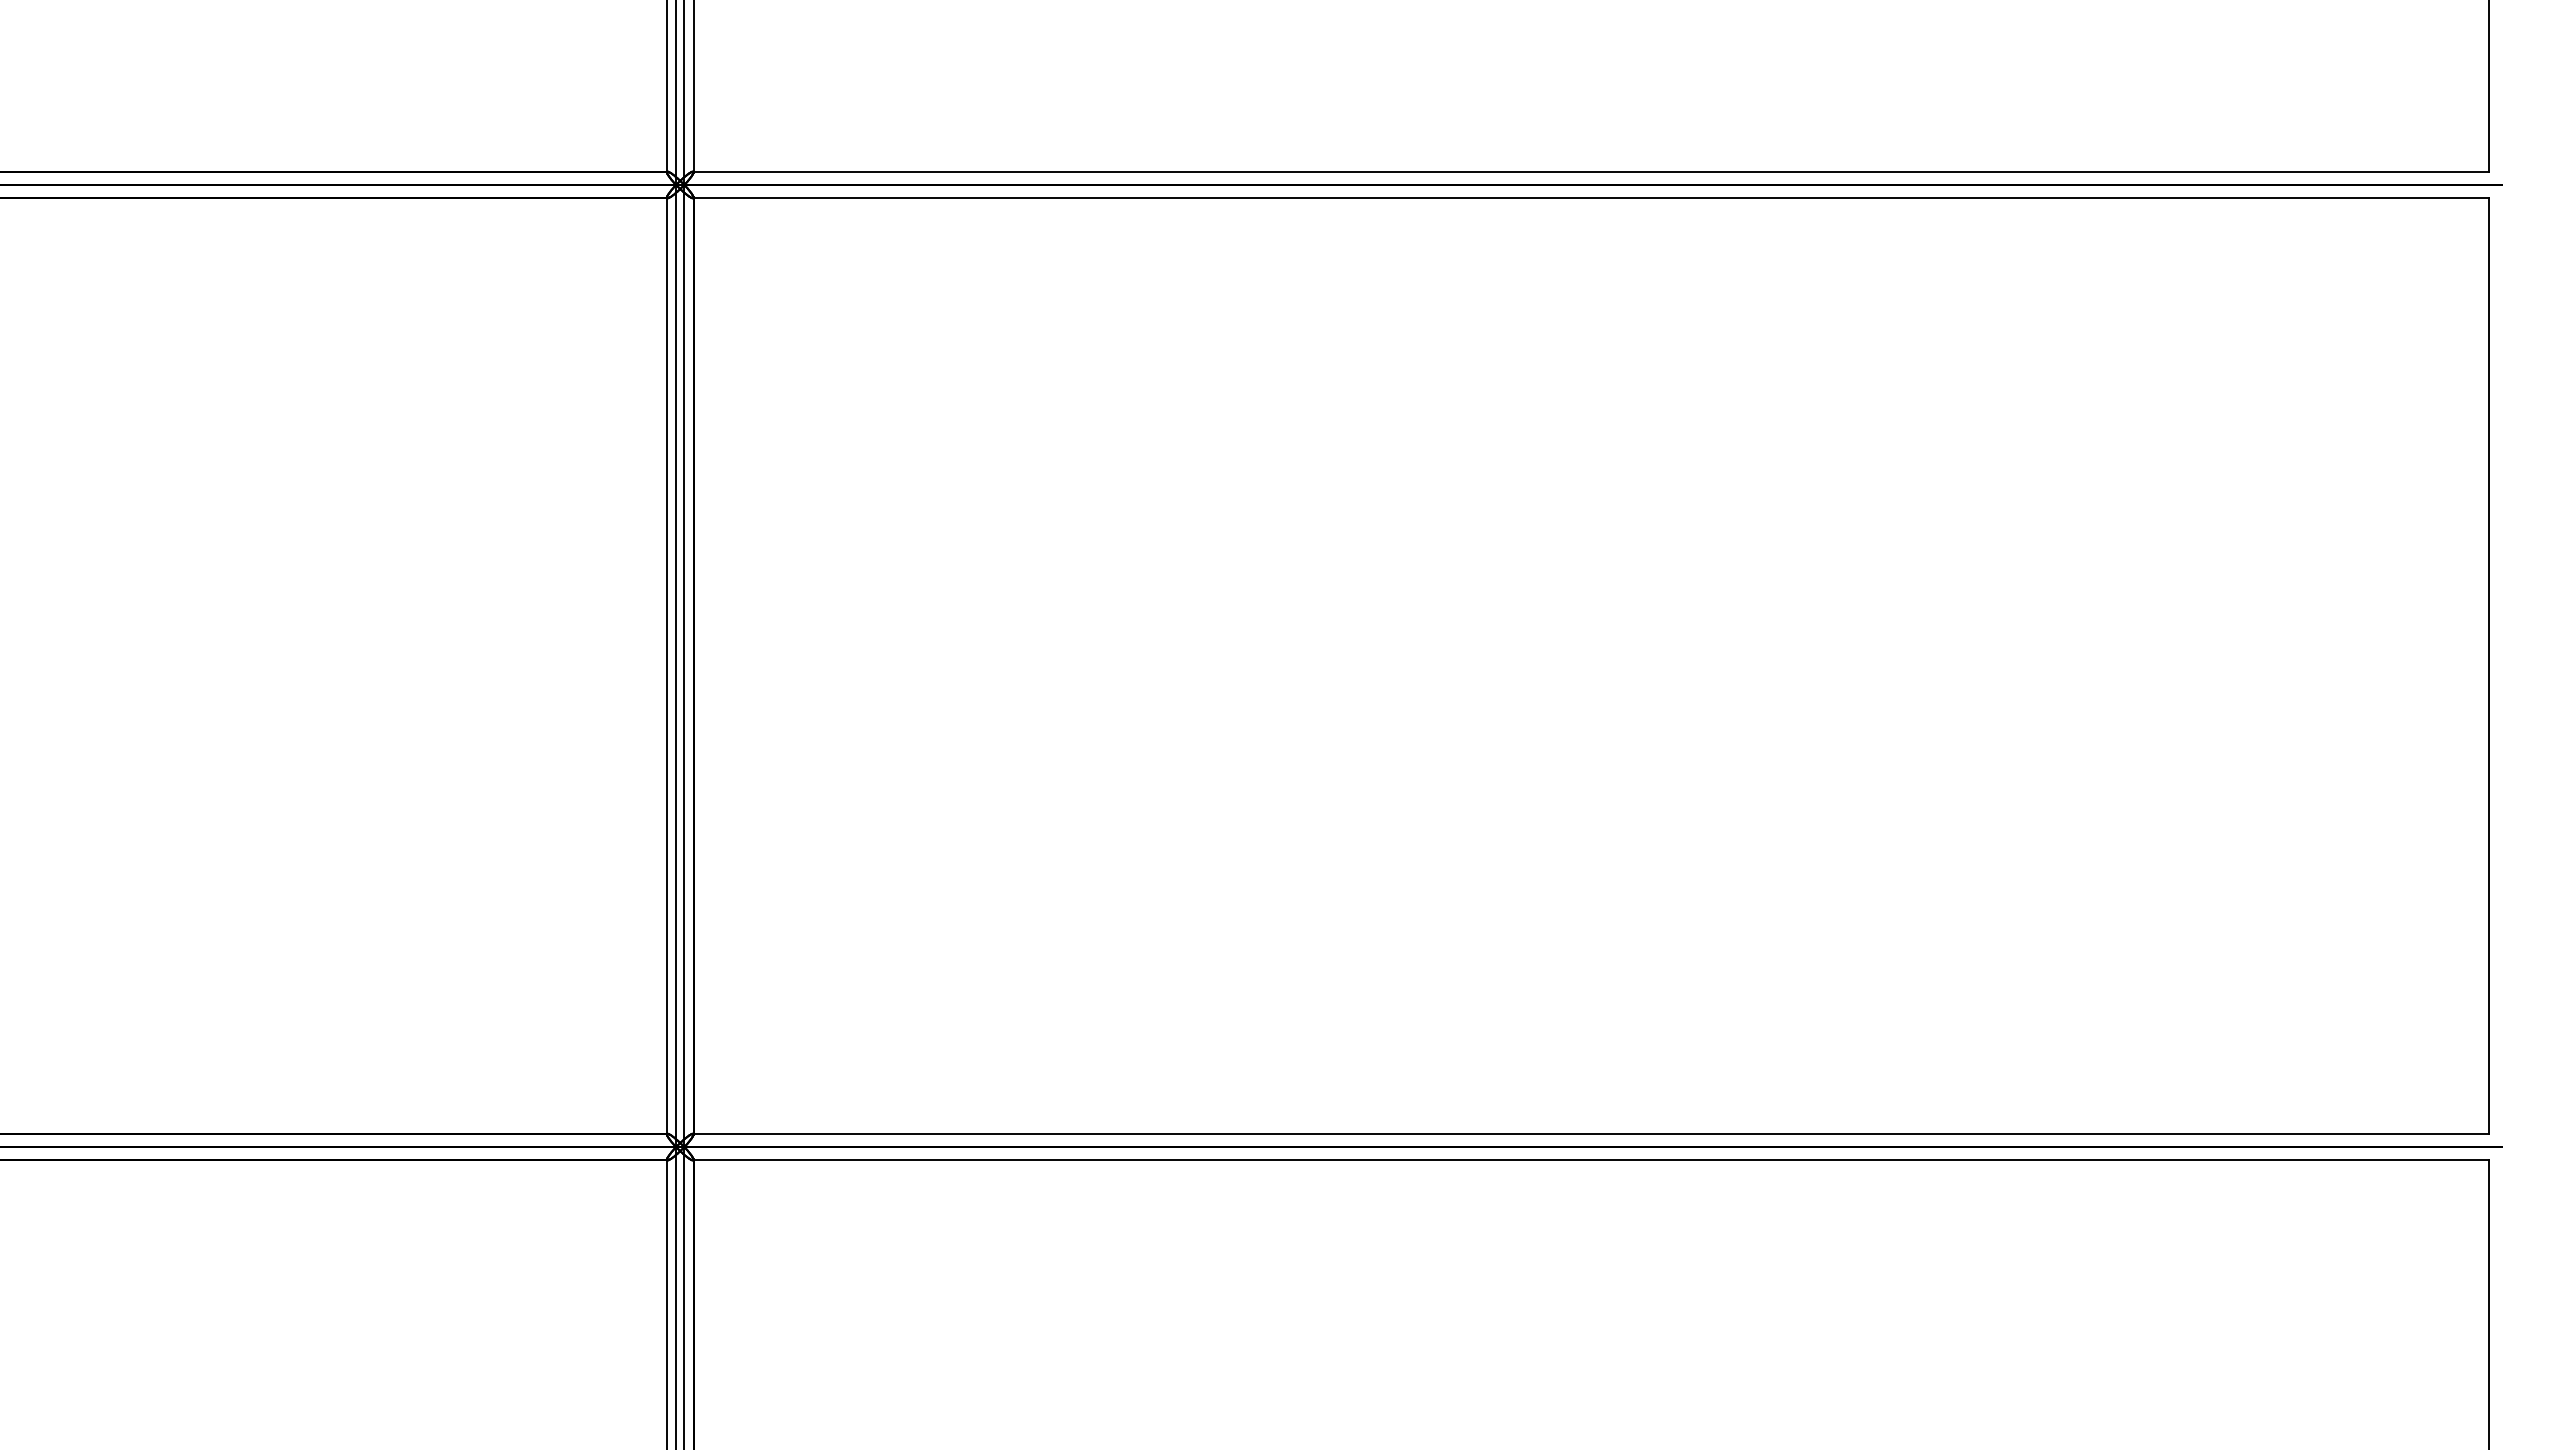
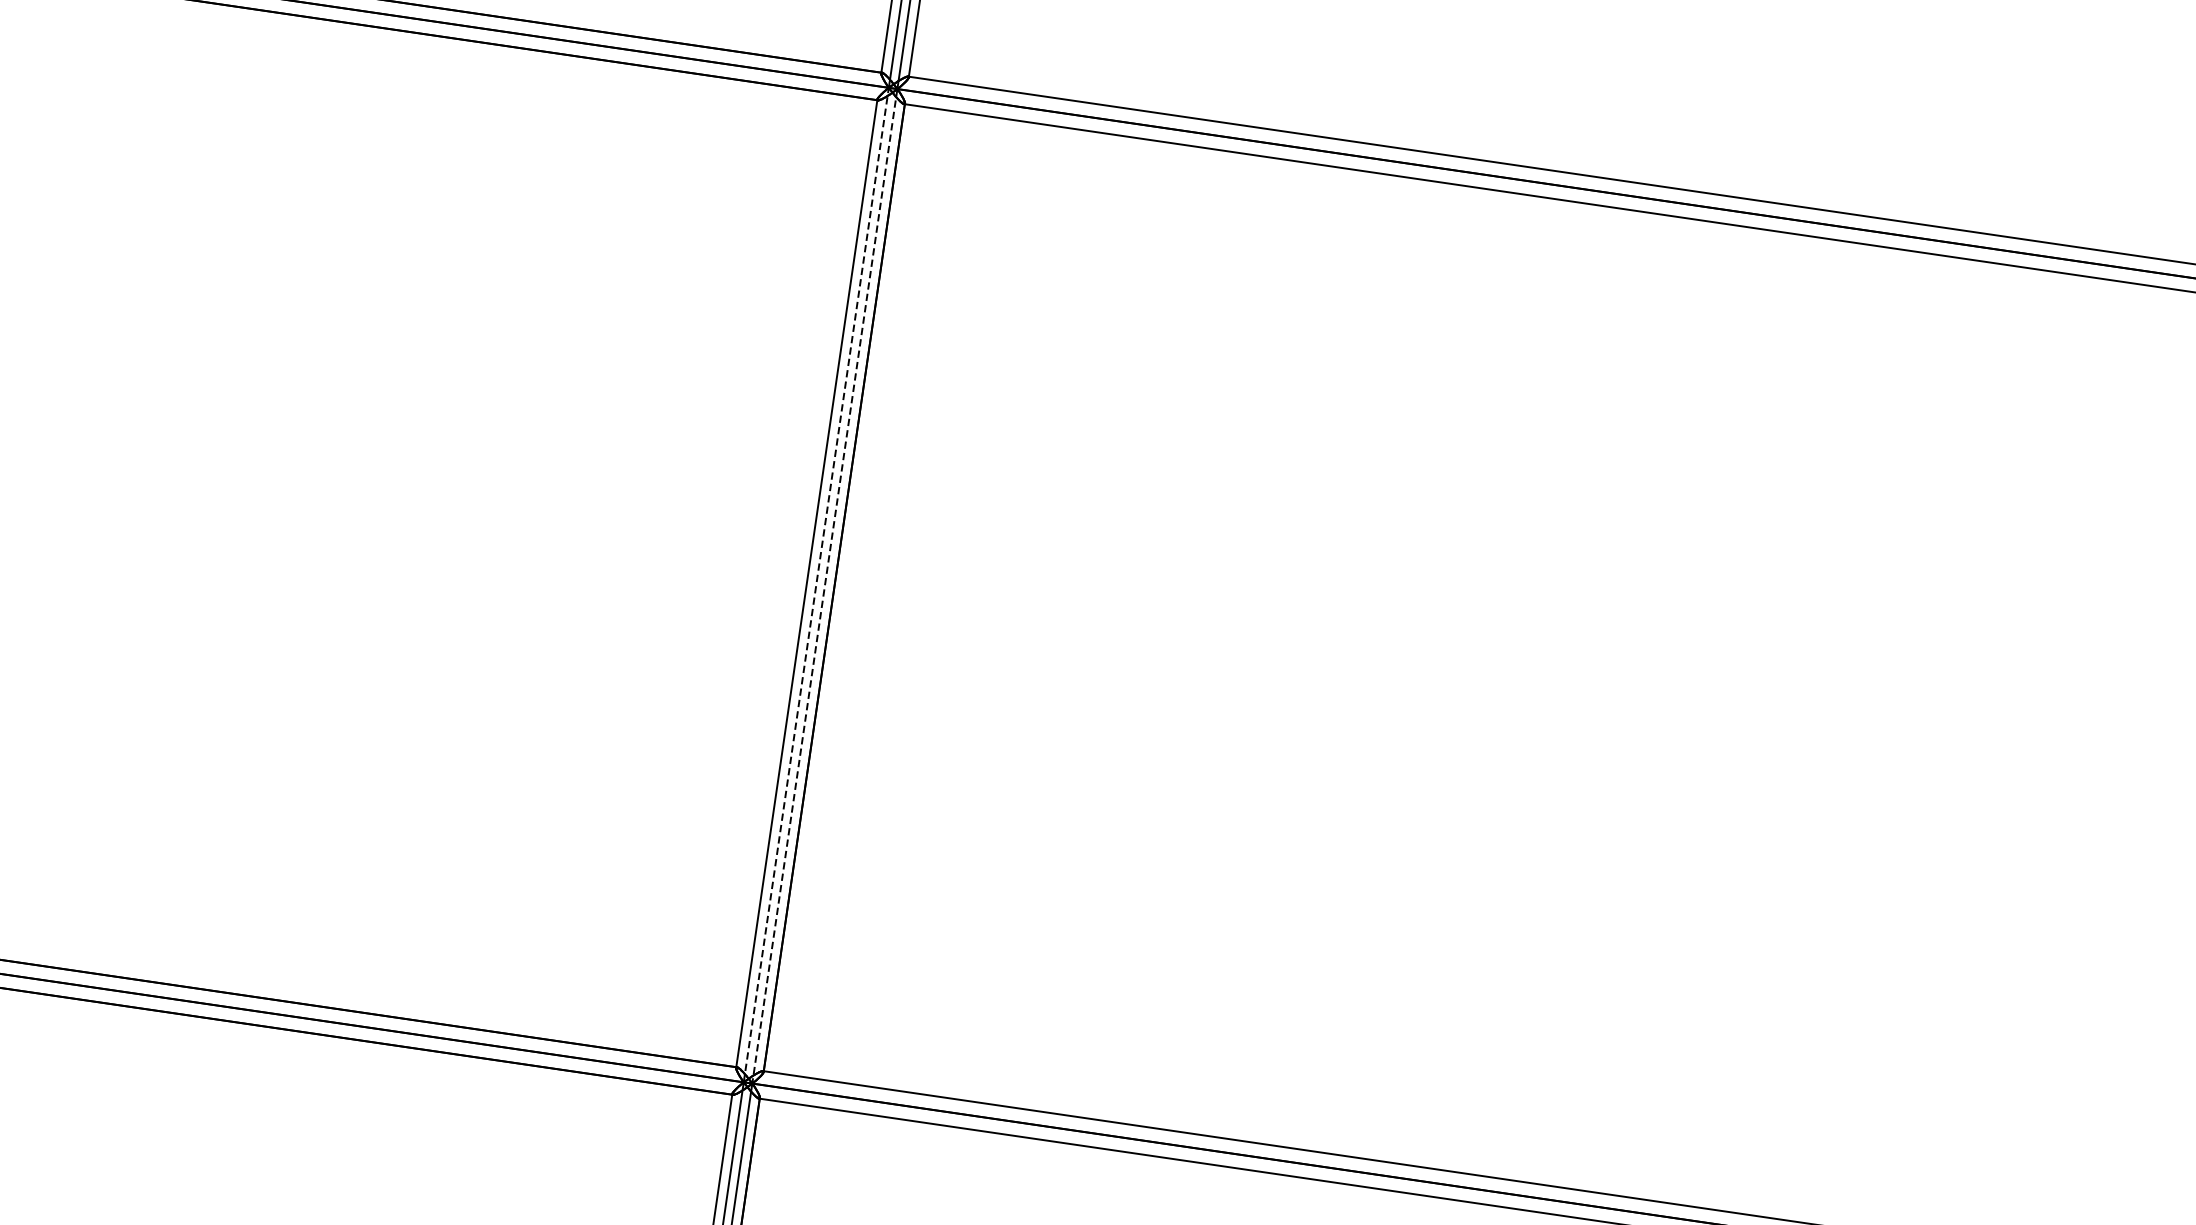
line: (676, 665) -> (816, 584), solid -> dashed
line: (684, 666) -> (824, 586), solid -> dashed

